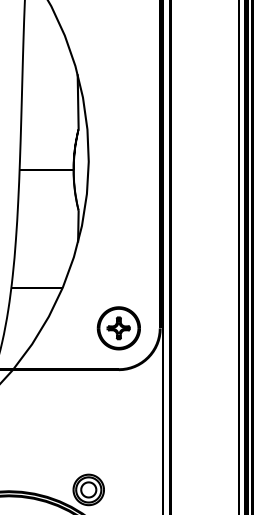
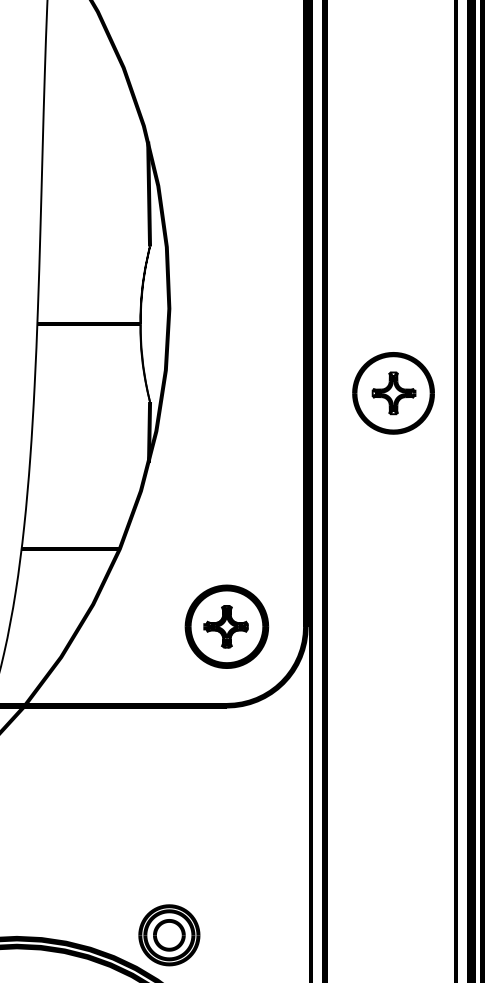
part: (205, 205) -> (392, 392), added

